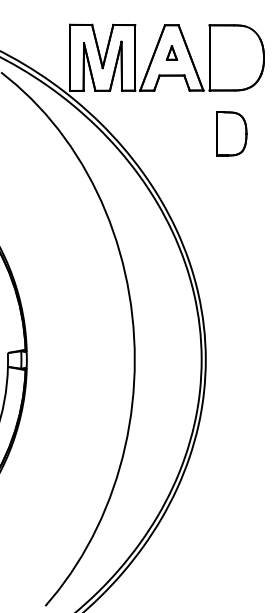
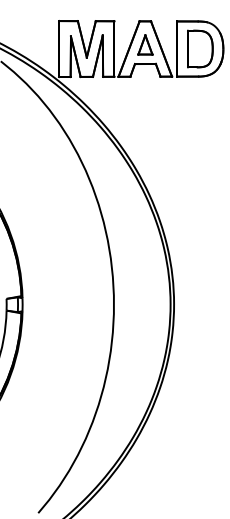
part: (171, 52) -> (145, 44), size x1.67
part: (231, 133) -> (200, 48), moved

